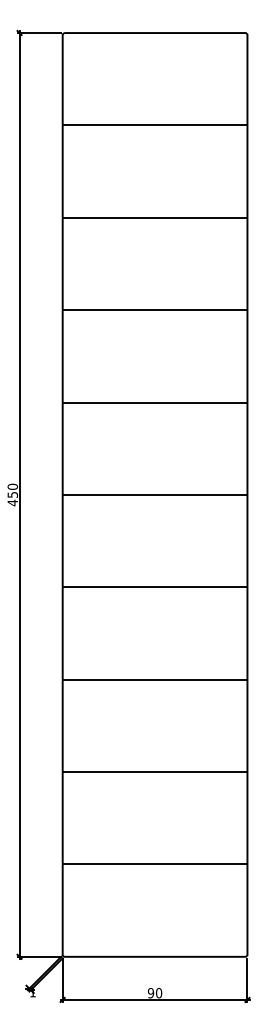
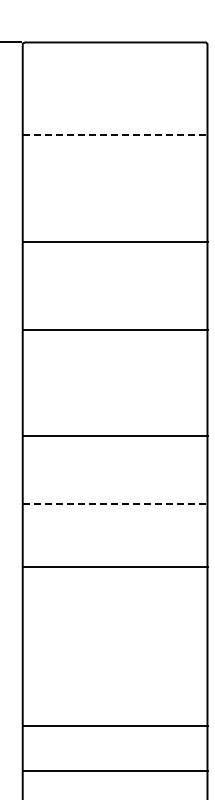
line: (155, 125) -> (115, 134), solid -> dashed
line: (154, 217) -> (114, 241), moved
line: (154, 310) -> (114, 329), moved
line: (154, 402) -> (114, 435), moved
line: (155, 494) -> (115, 503), solid -> dashed
line: (154, 587) -> (114, 566), moved
line: (154, 679) -> (114, 725), moved
line: (154, 772) -> (114, 770), moved

